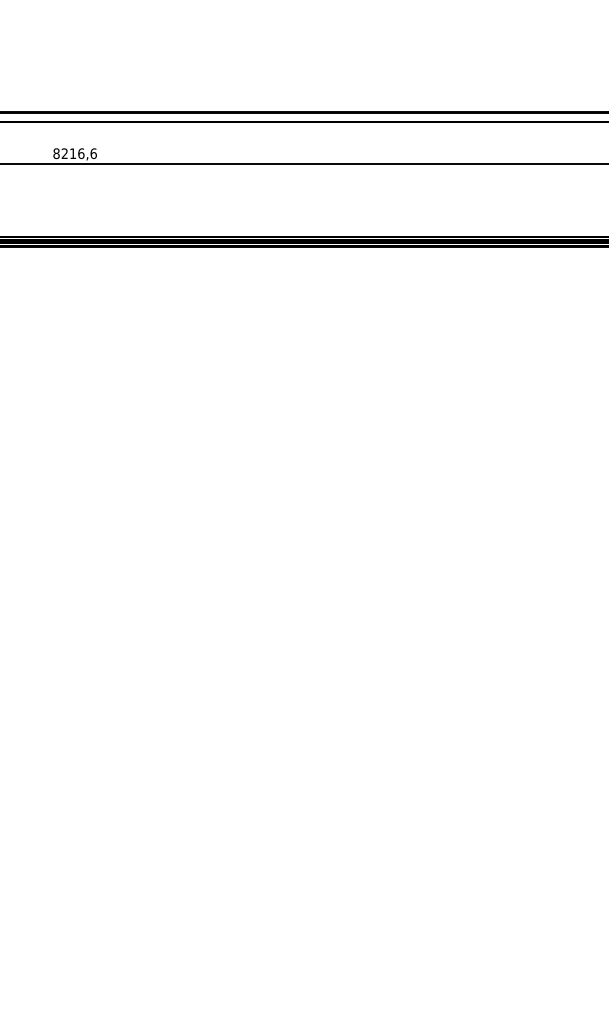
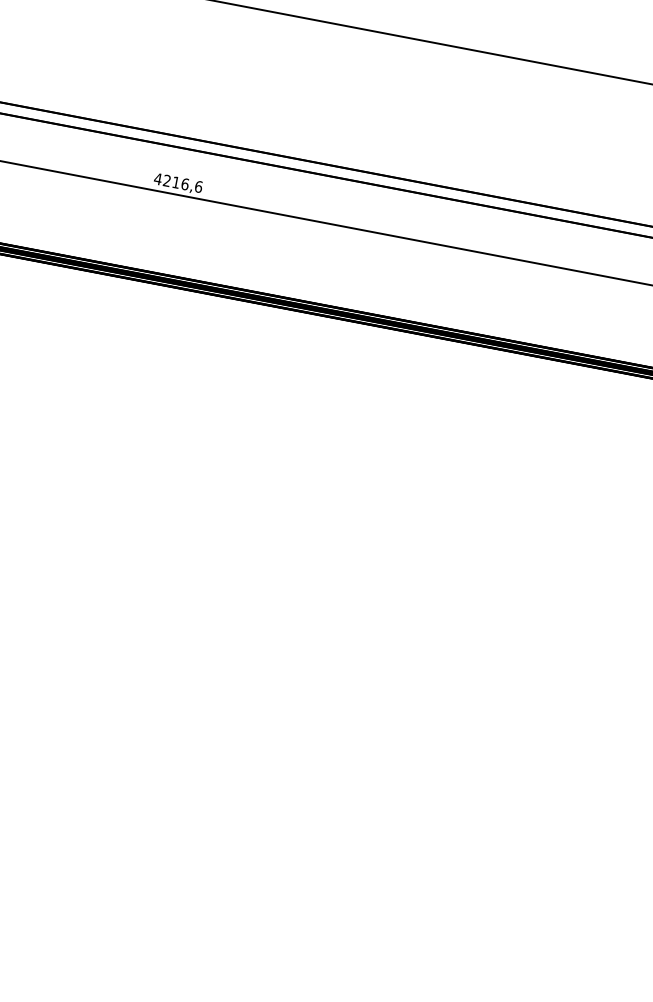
text: (56, 153) -> (158, 178), 8216,6 -> 4216,6

